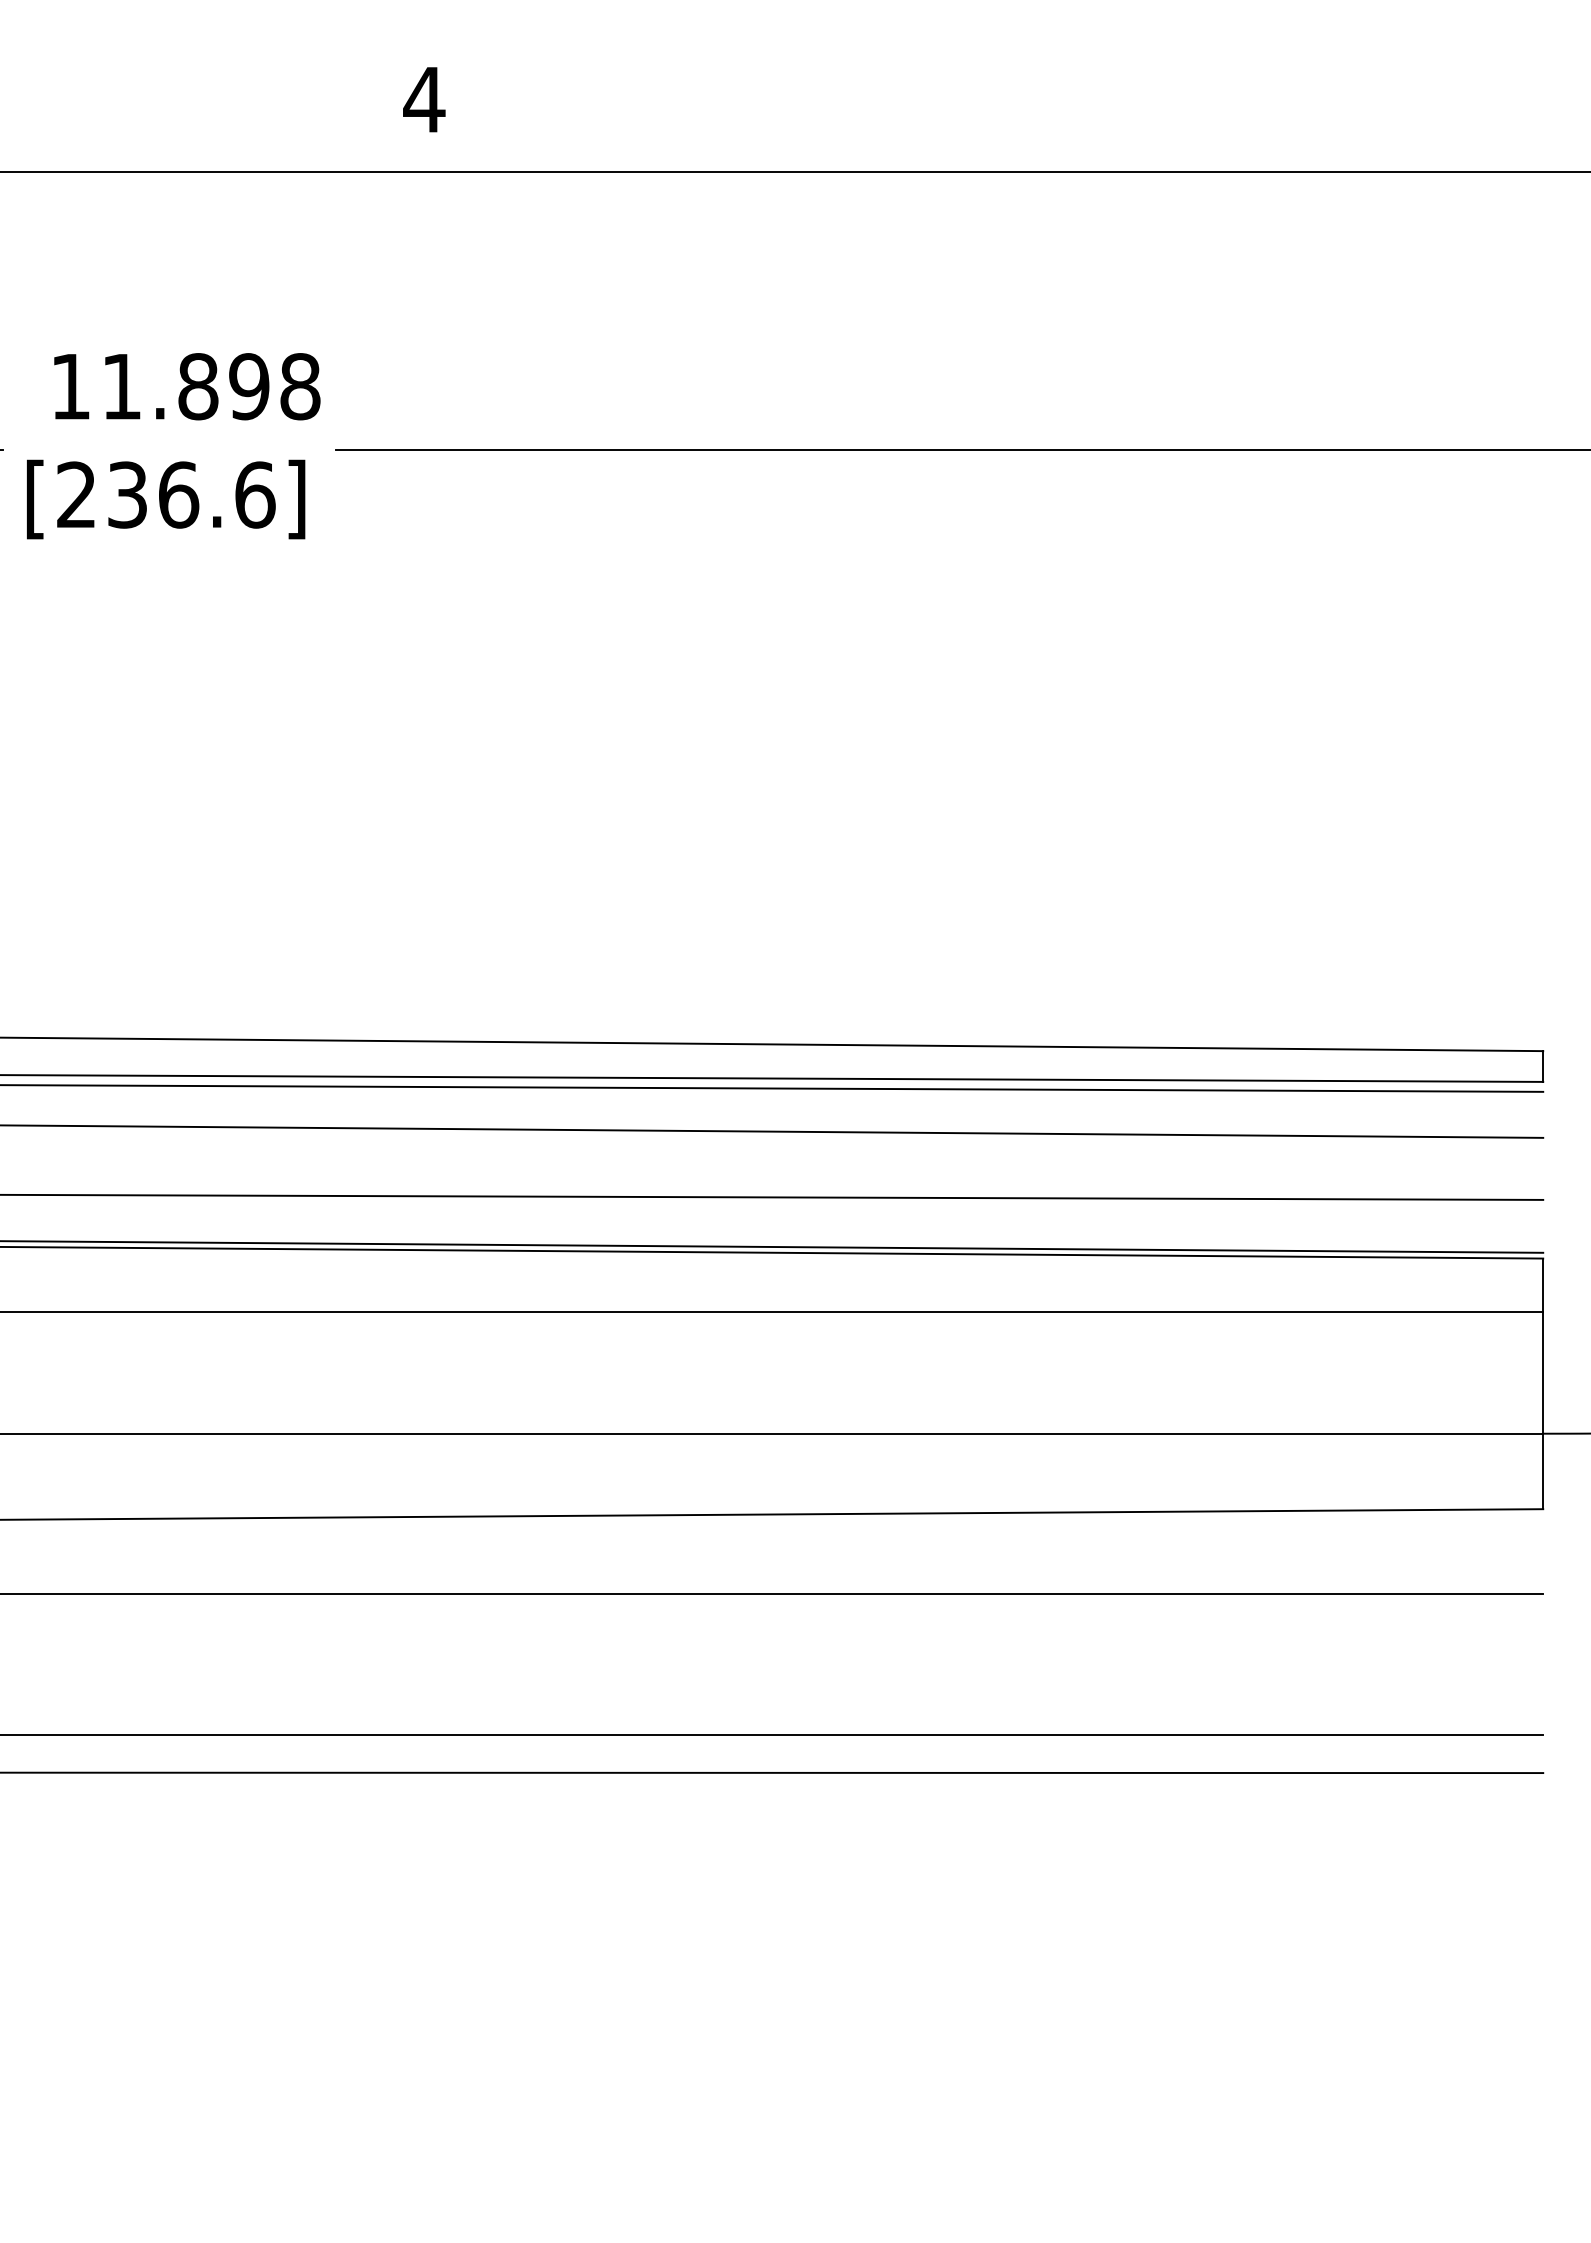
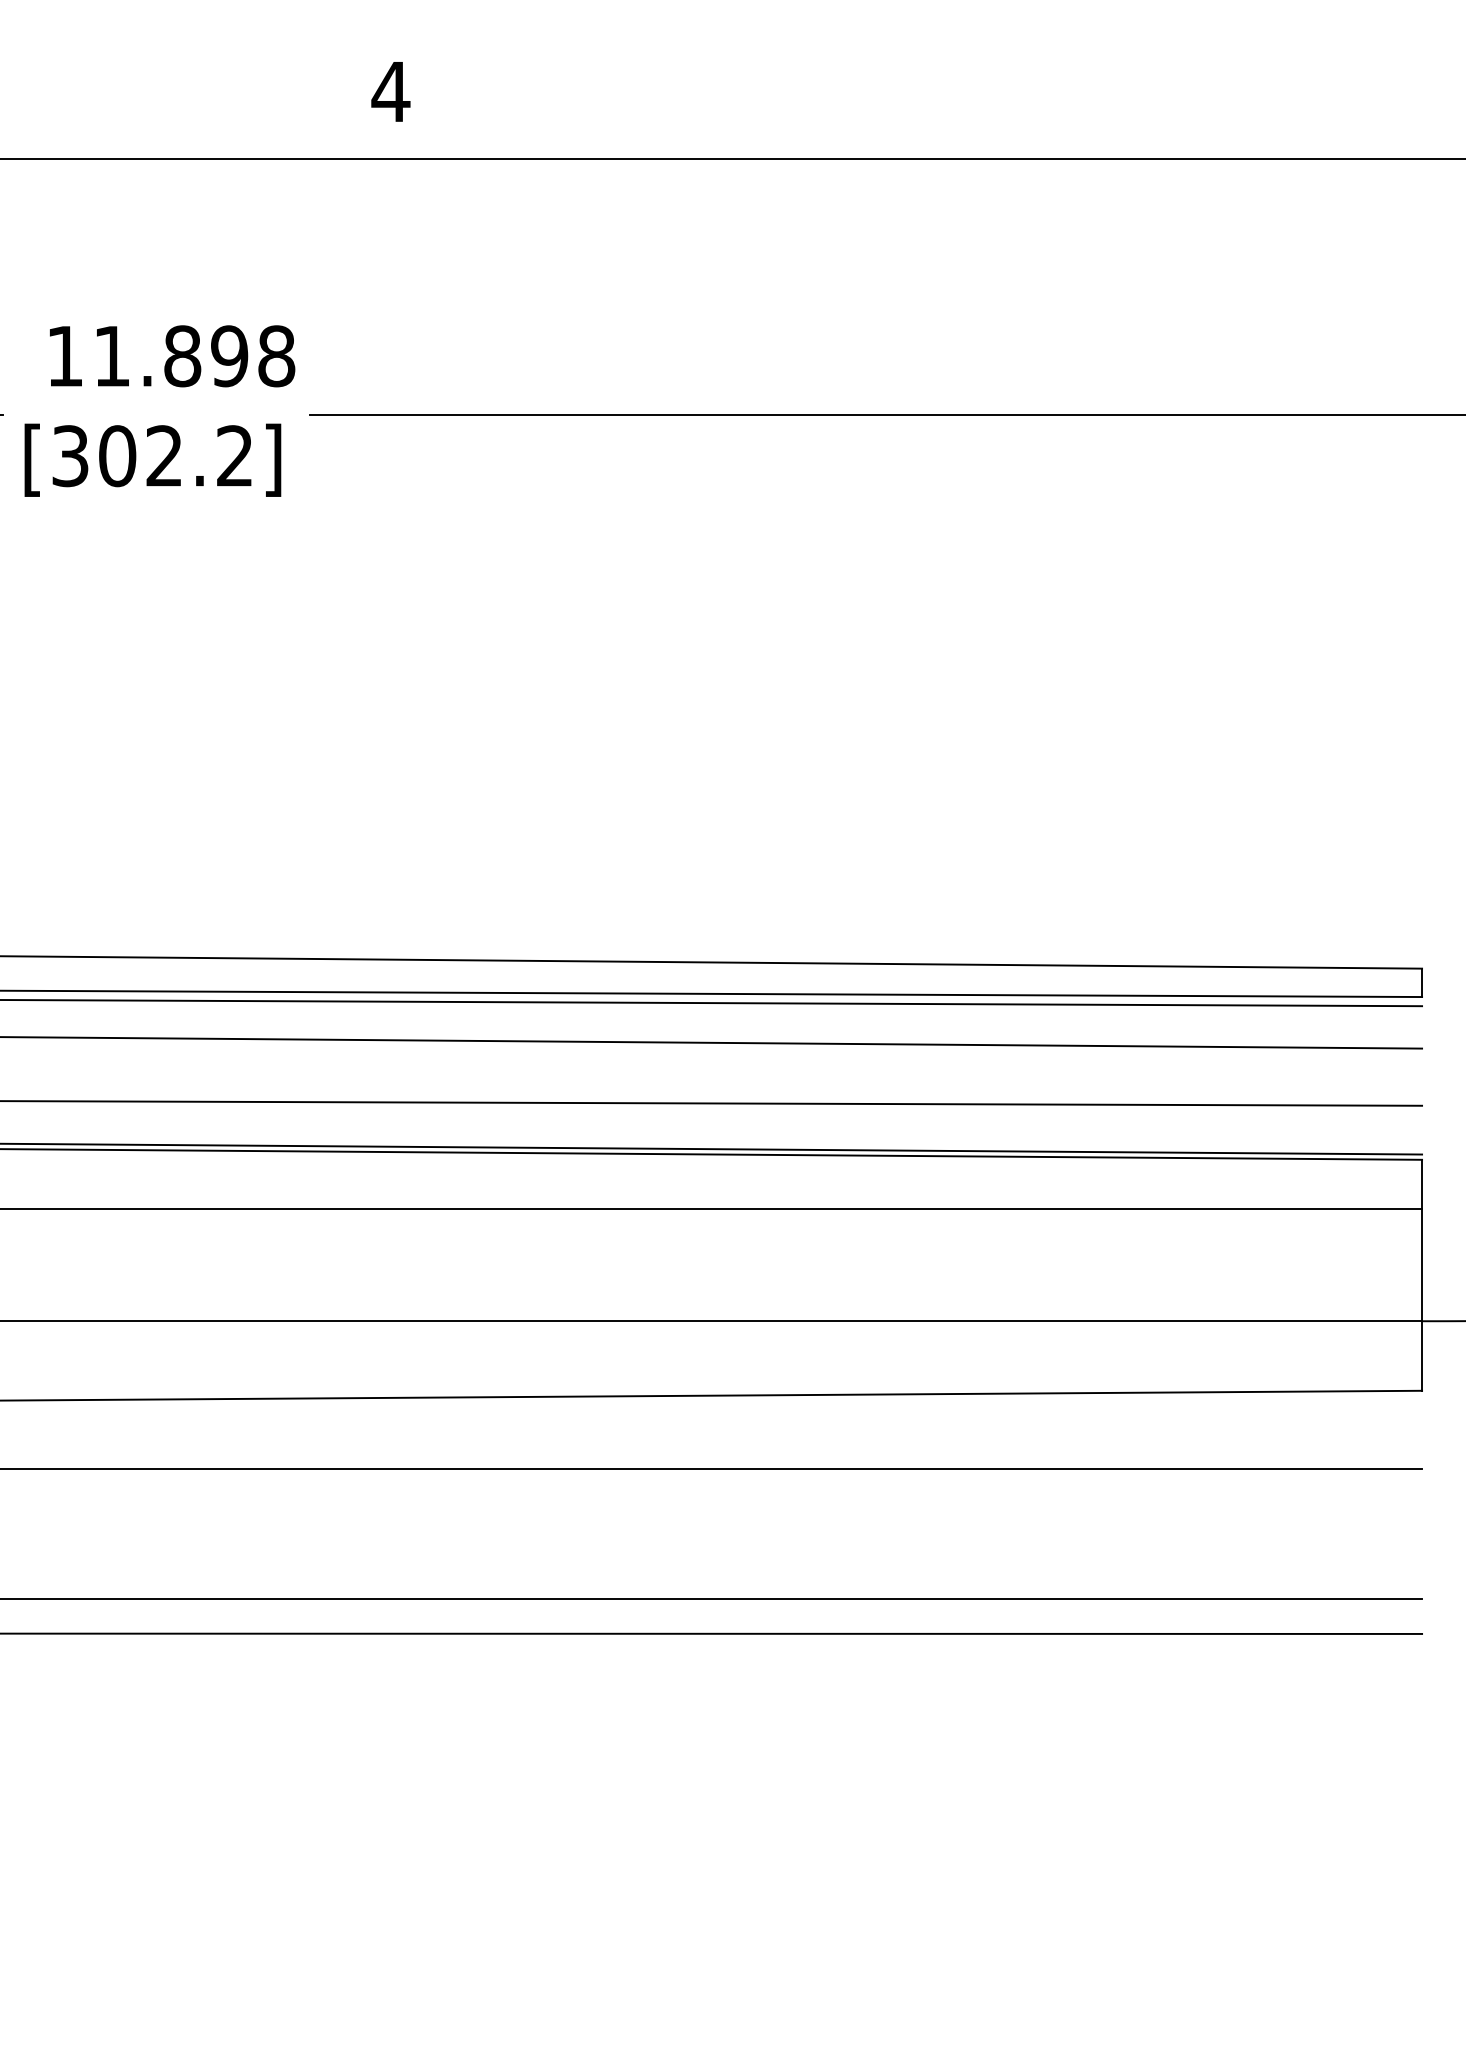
text: (166, 494) -> (153, 455), [236.6] -> [302.2]

